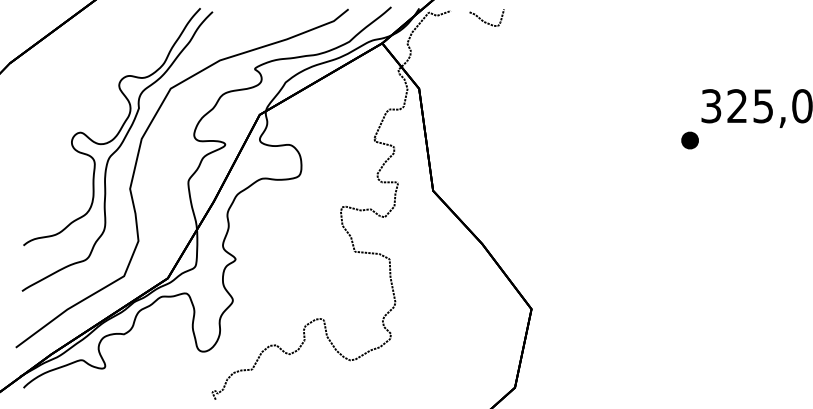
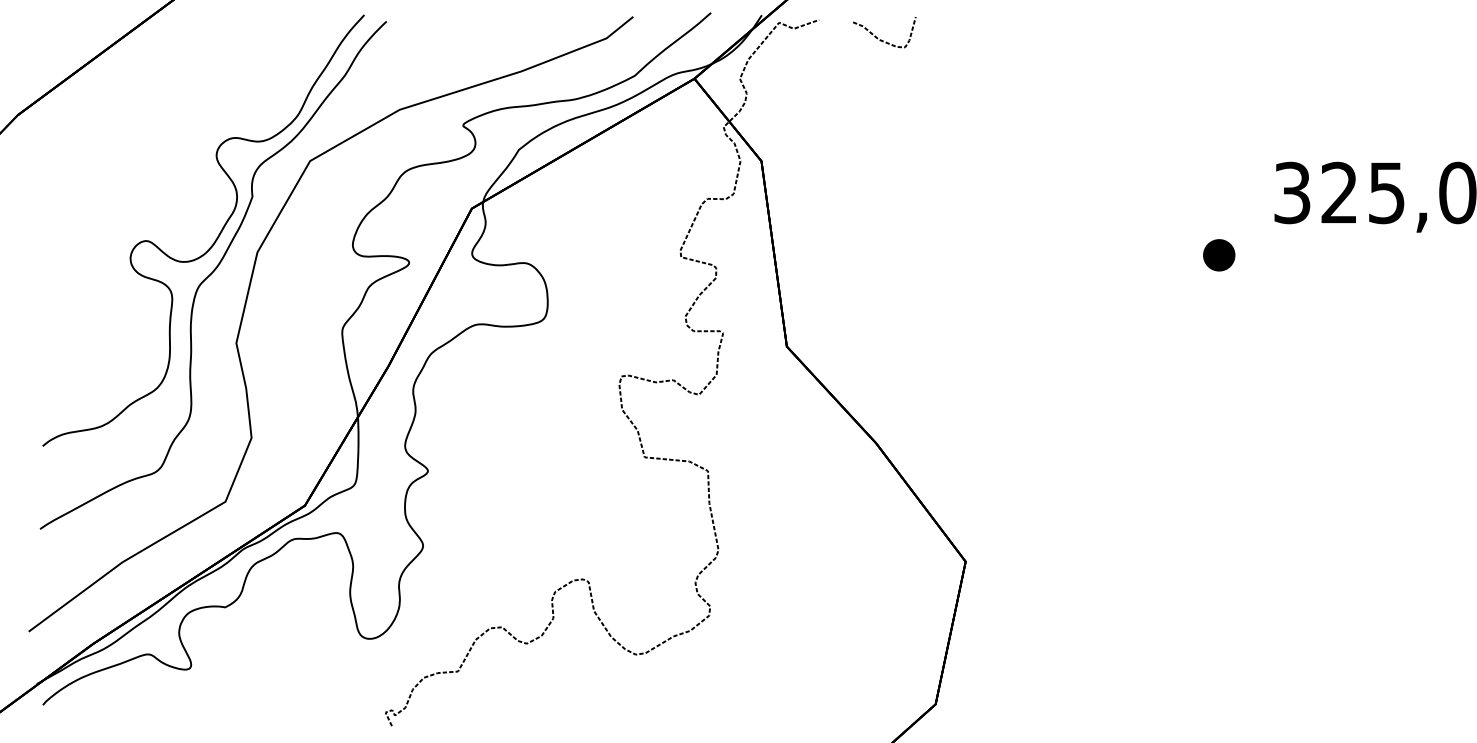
part: (689, 140) -> (1218, 255), moved

